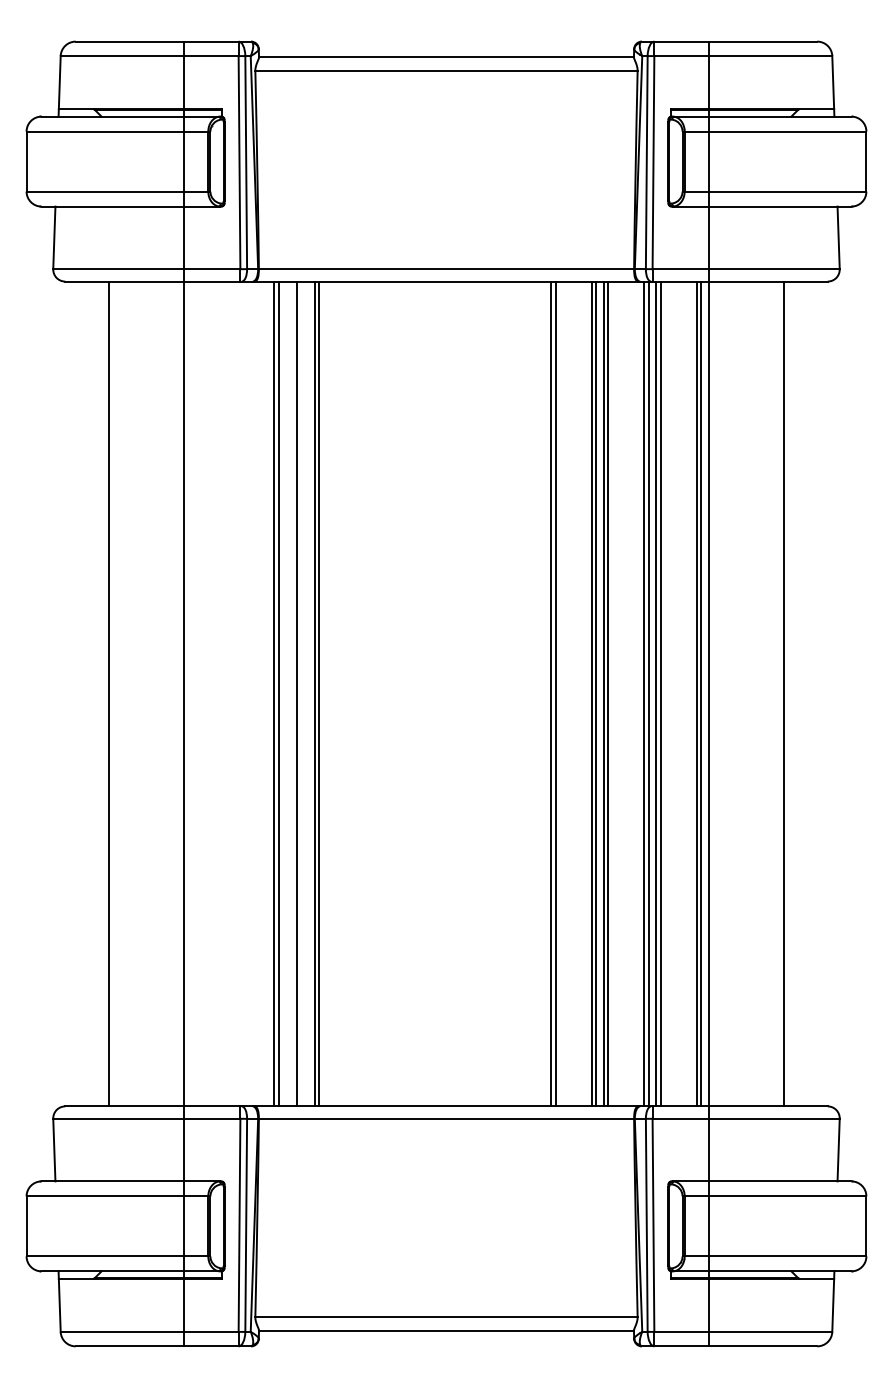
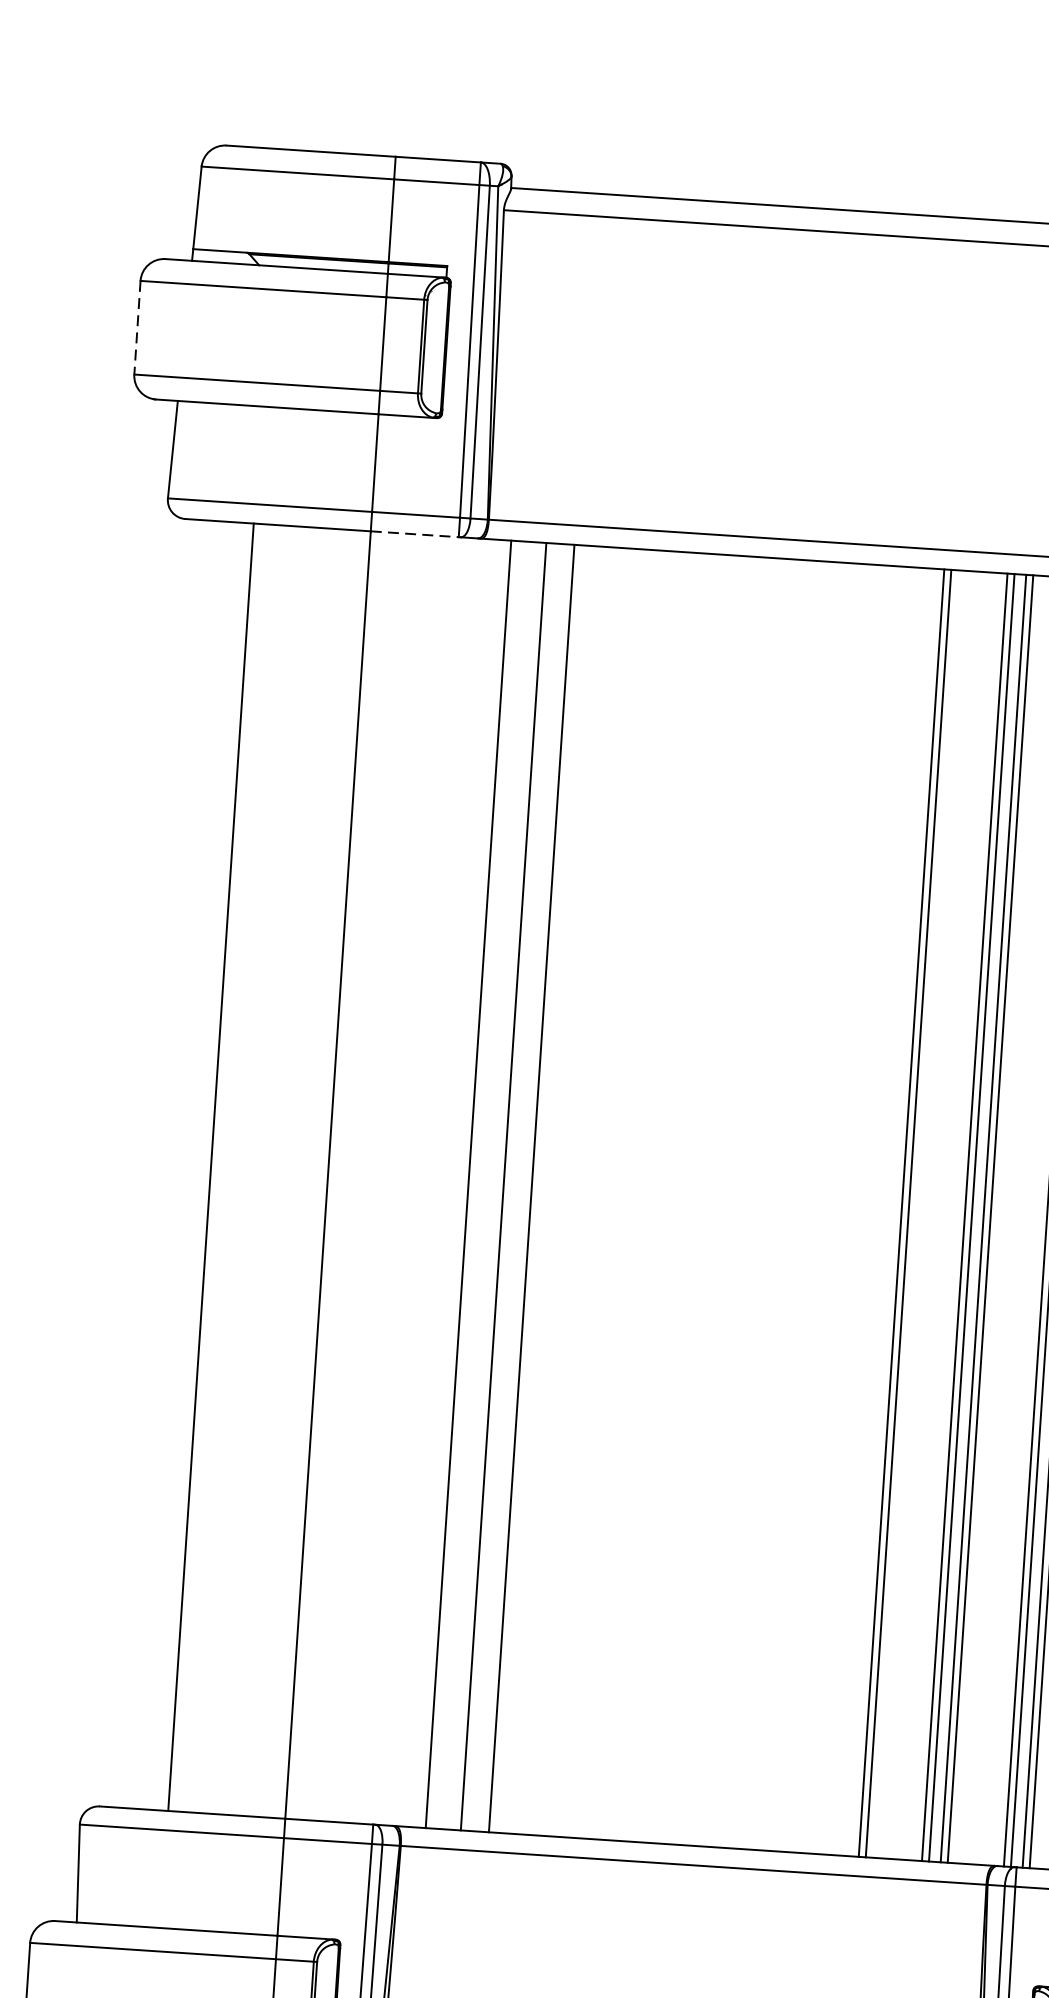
line: (26, 161) -> (137, 327), solid -> dashed
line: (212, 281) -> (415, 534), solid -> dashed
line: (278, 693) -> (475, 1184), removed
line: (319, 693) -> (539, 1188), removed

